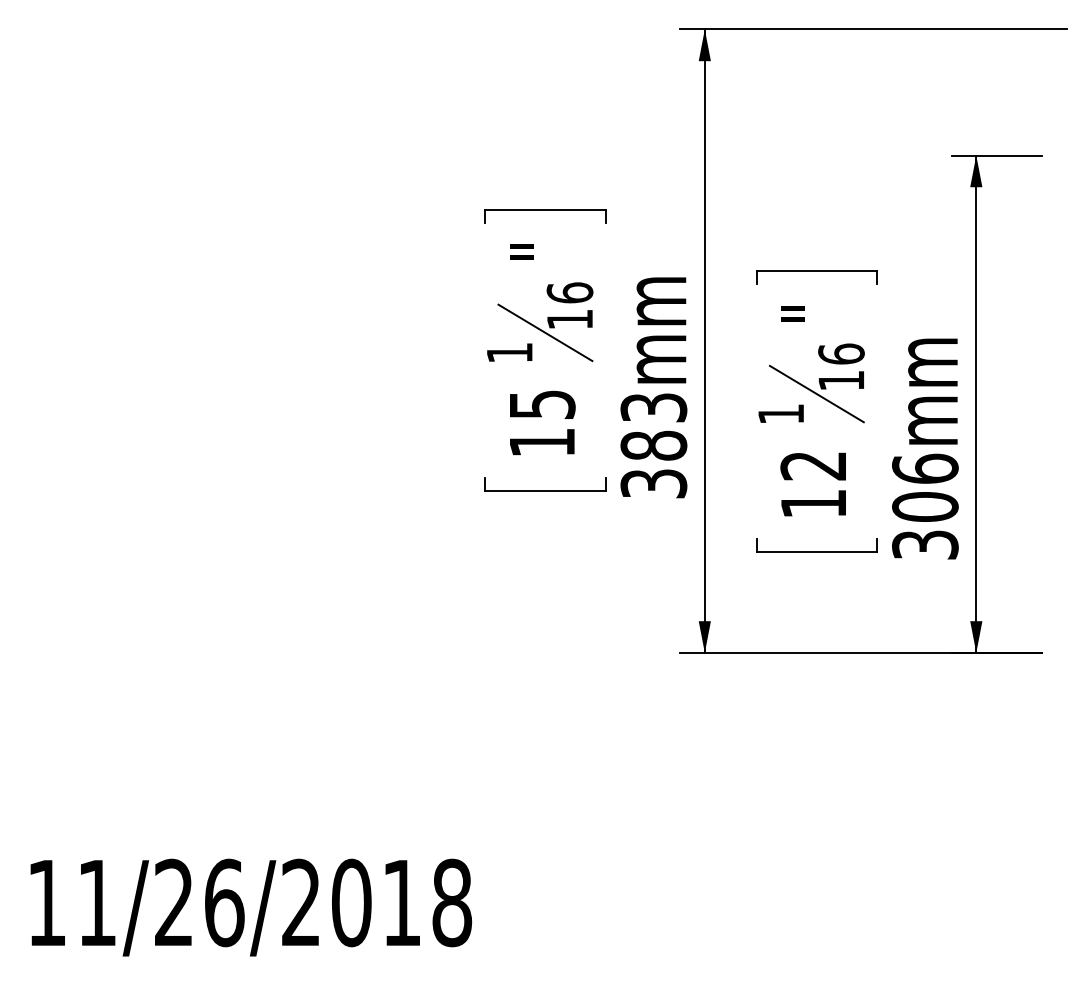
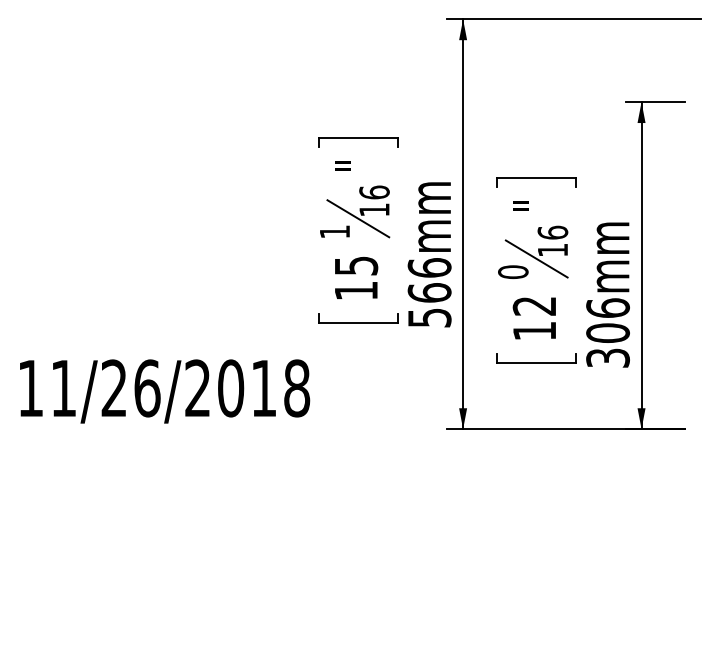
text: (781, 414) -> (513, 272), 1 -> 0
text: (653, 445) -> (429, 292), 383mm -> 566mm
text: (252, 907) -> (165, 391), moved

